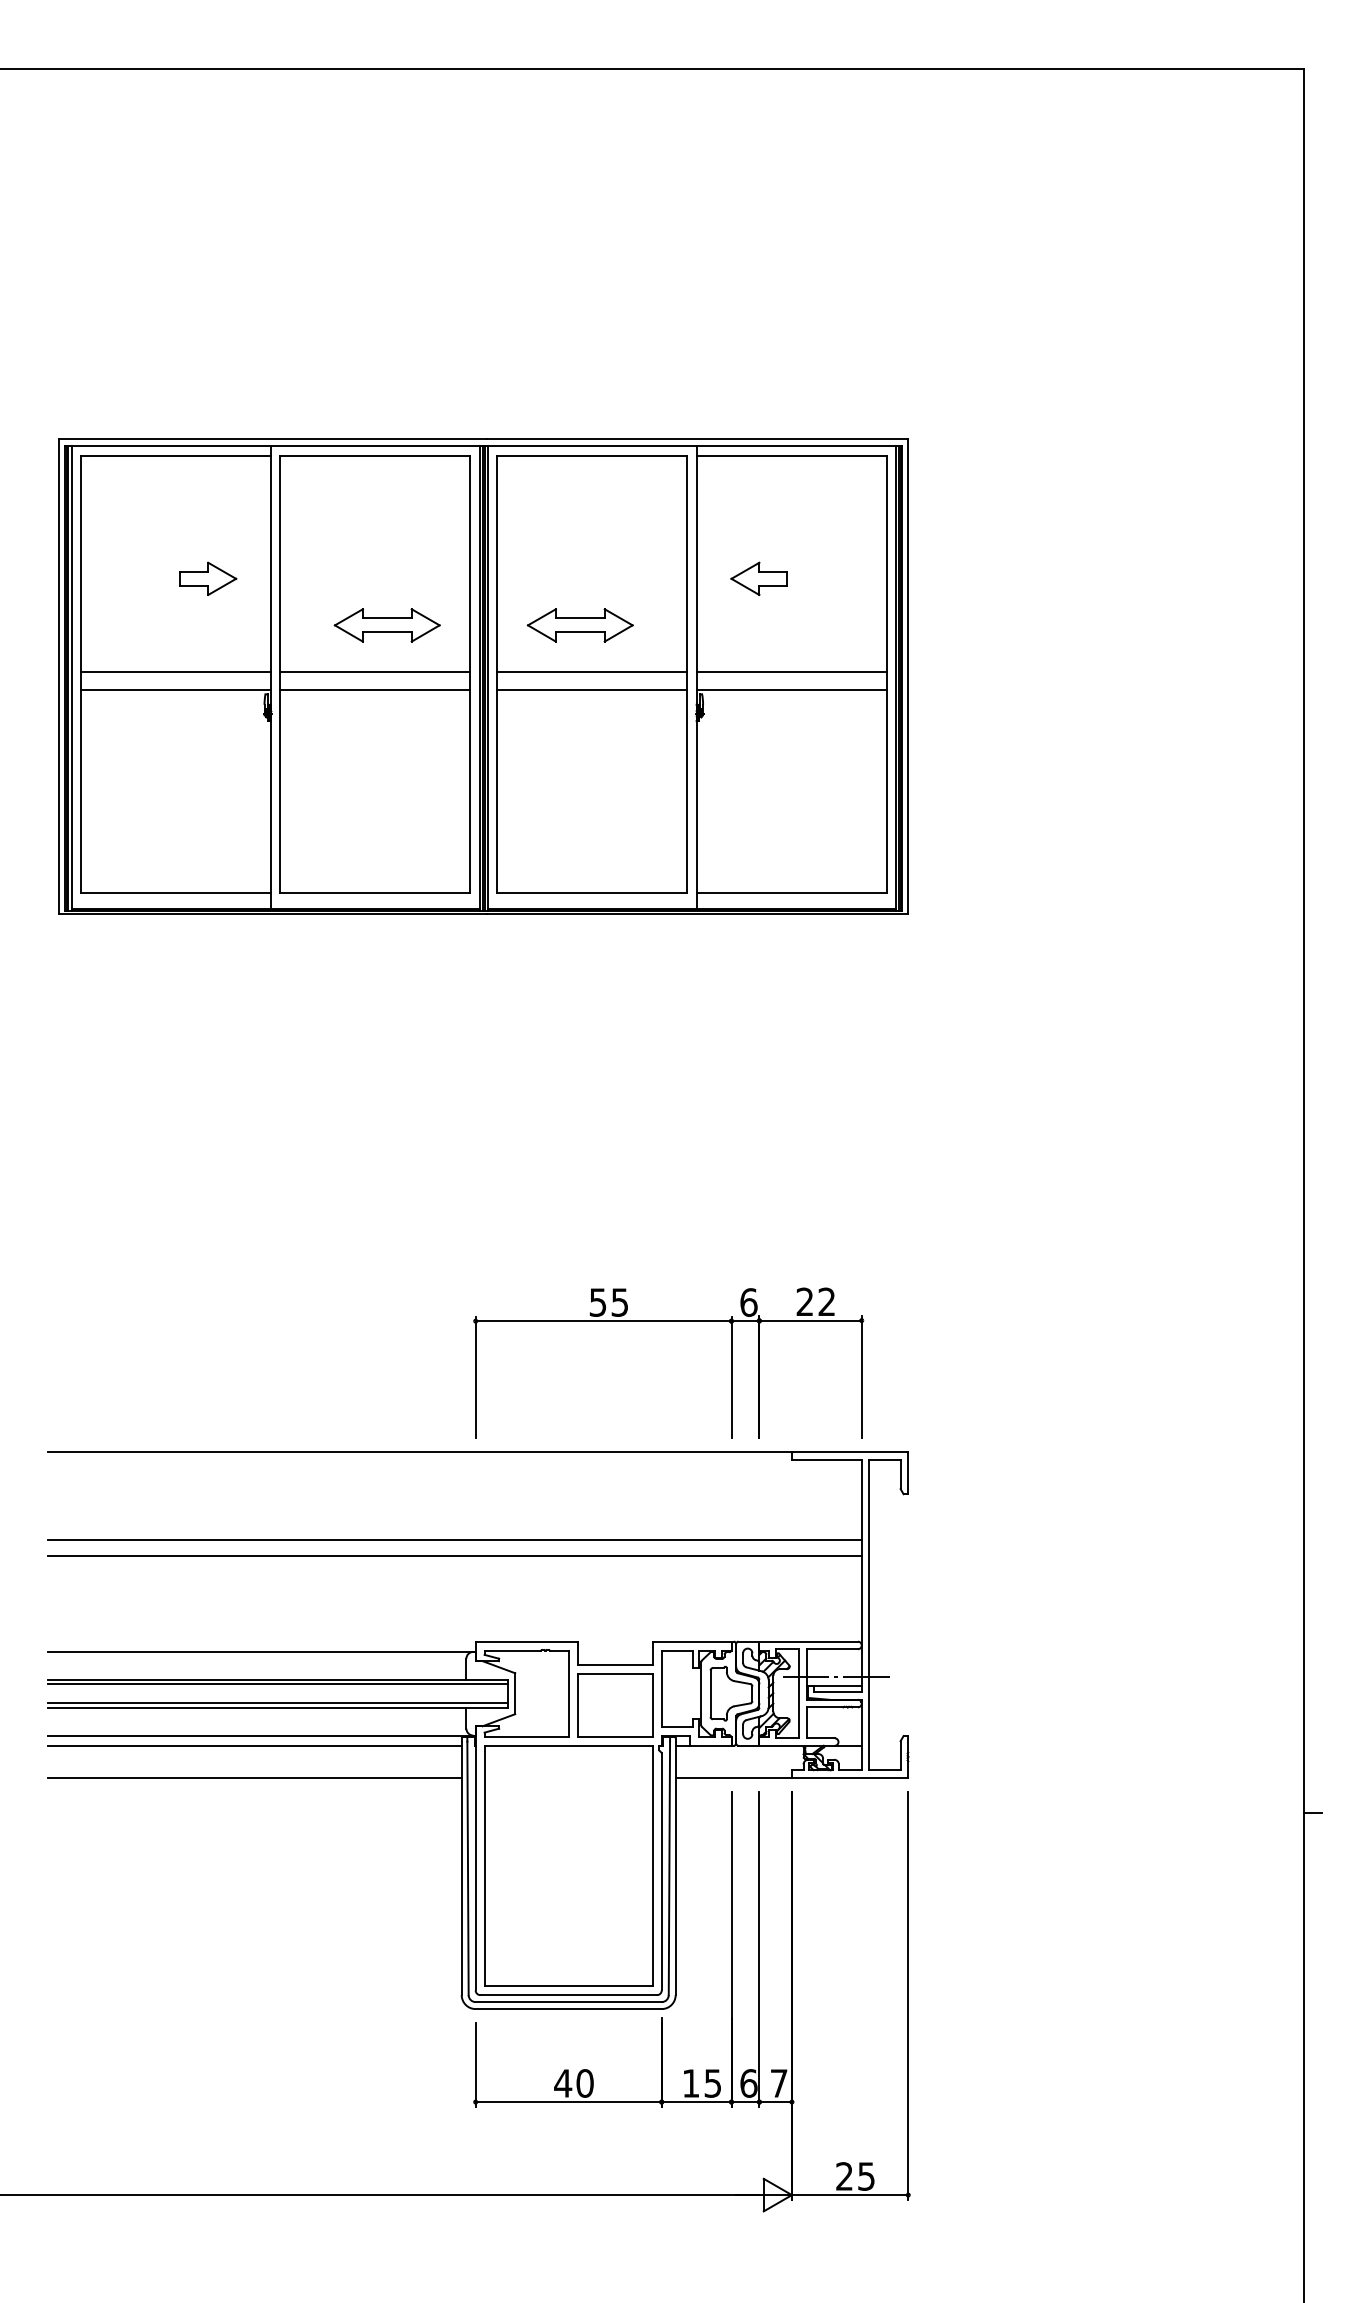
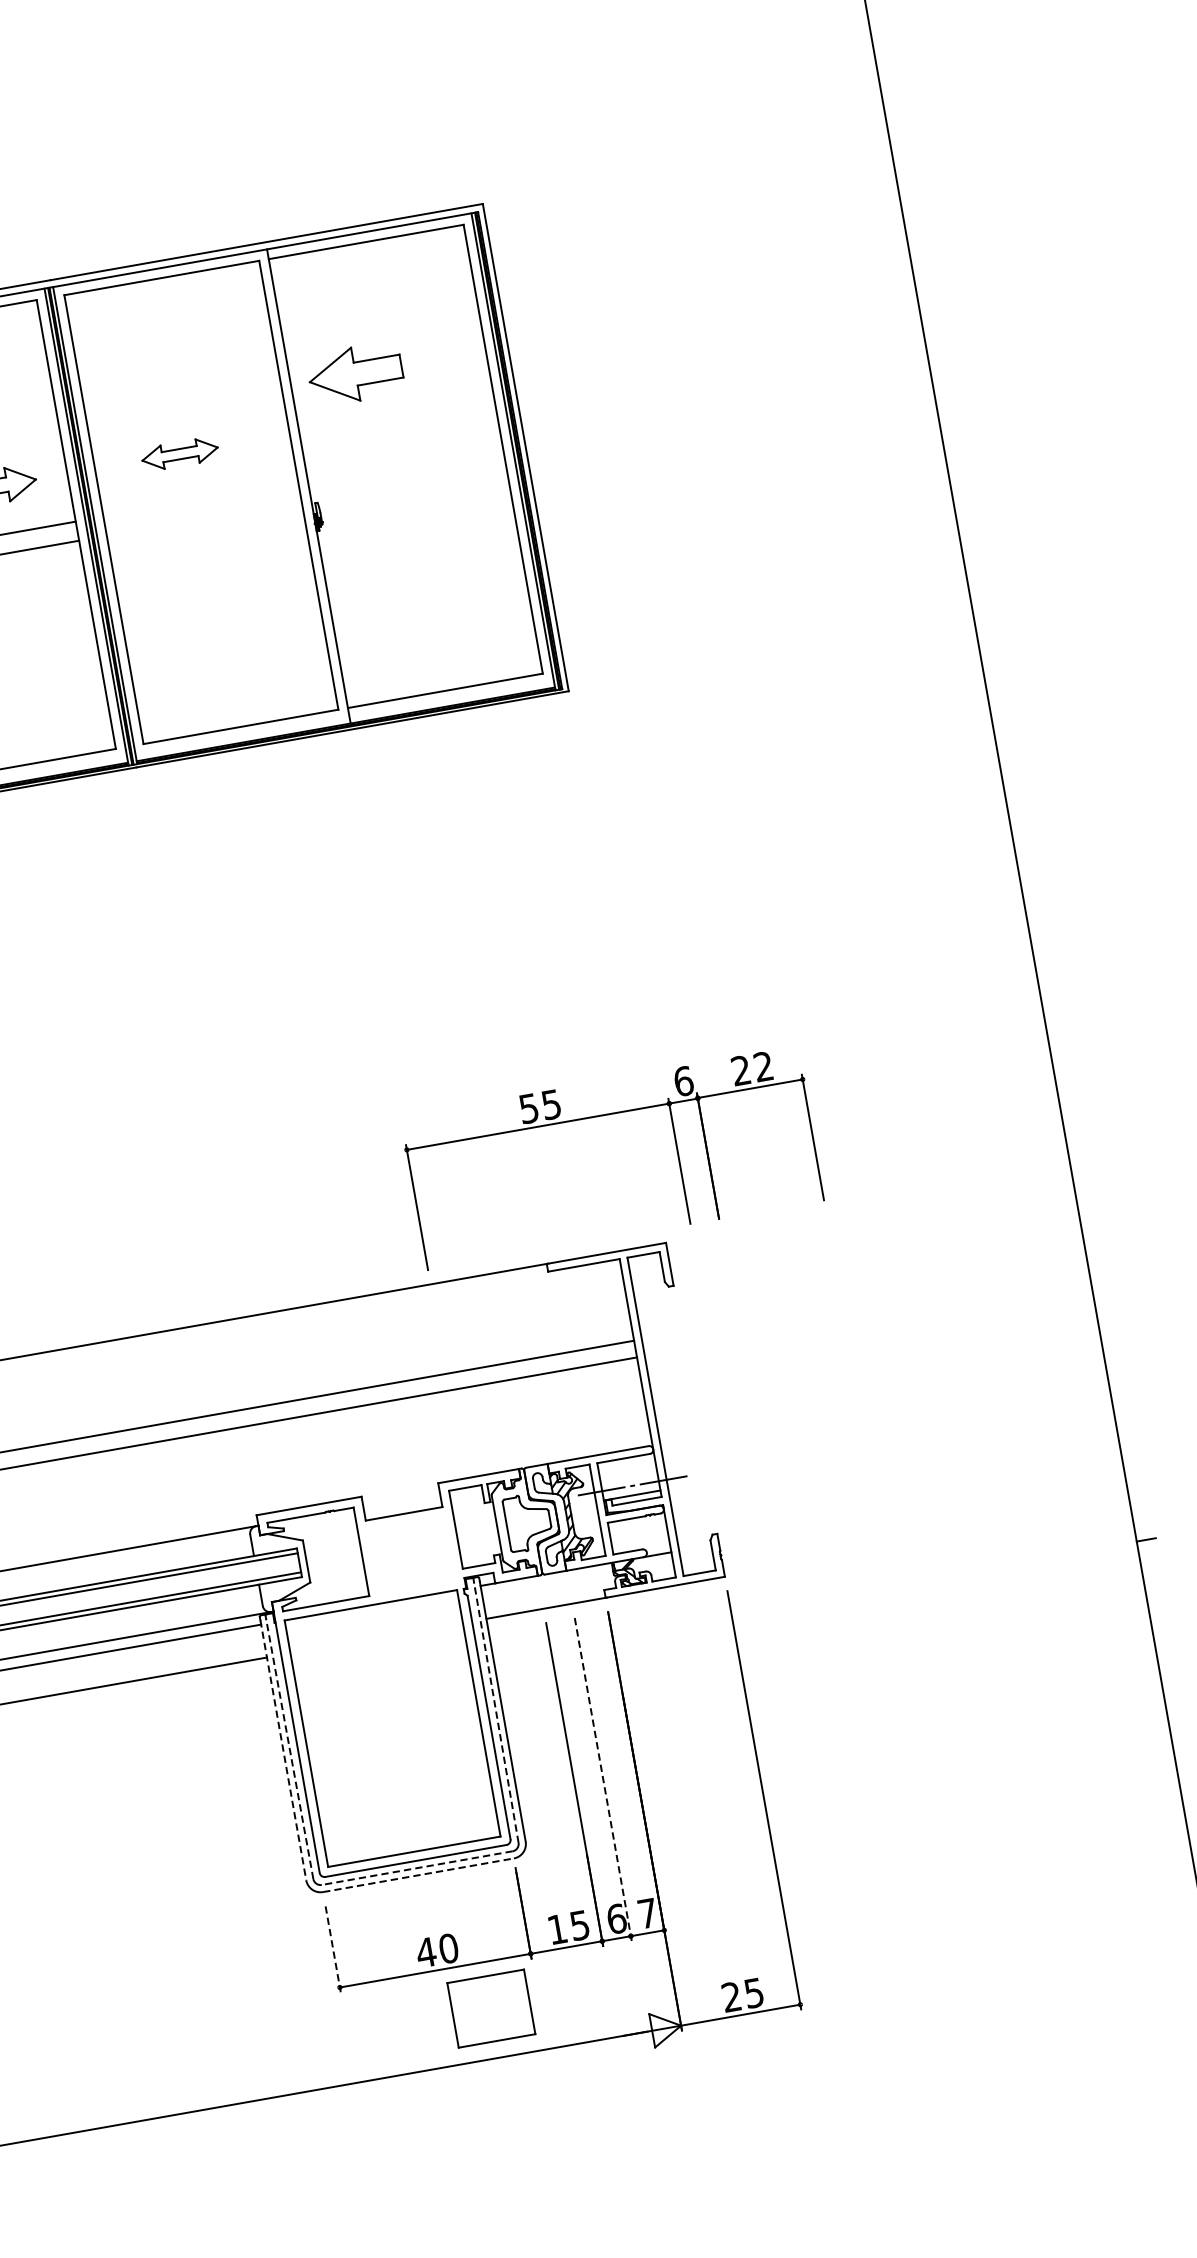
part: (758, 578) -> (354, 373), size x1.6
part: (579, 625) -> (179, 454), size x0.7
line: (592, 671) -> (201, 499), removed
line: (791, 671) -> (405, 463), removed
line: (592, 690) -> (204, 518), removed
line: (791, 690) -> (408, 482), removed
part: (668, 1321) -> (604, 1115), moved
part: (615, 1705) -> (491, 2008), moved
line: (461, 1868) -> (283, 1750), solid -> dashed
line: (468, 1868) -> (290, 1749), solid -> dashed
line: (669, 1868) -> (496, 1712), solid -> dashed
line: (759, 1949) -> (603, 1779), solid -> dashed
line: (568, 2002) -> (417, 1868), solid -> dashed
line: (569, 2009) -> (419, 1875), solid -> dashed
line: (475, 2064) -> (332, 1948), solid -> dashed

